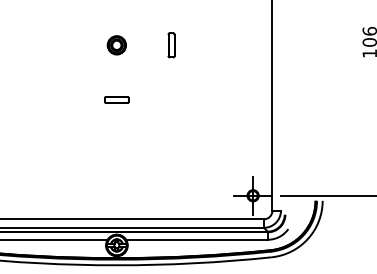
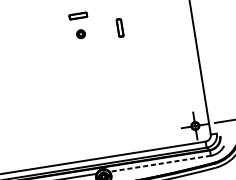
part: (116, 45) -> (80, 34), size x0.6
part: (116, 99) -> (77, 15), moved
line: (196, 239) -> (159, 163), solid -> dashed

